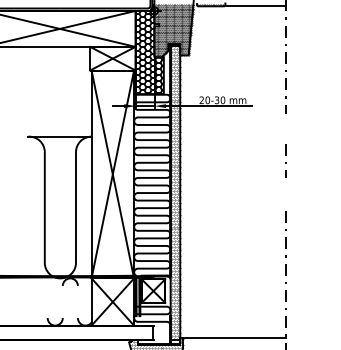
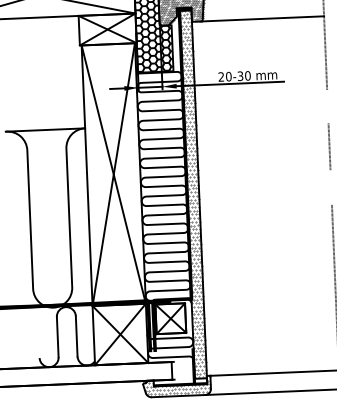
line: (236, 55) -> (262, 19), added
line: (62, 301) -> (57, 336), added
line: (77, 301) -> (76, 335), added

